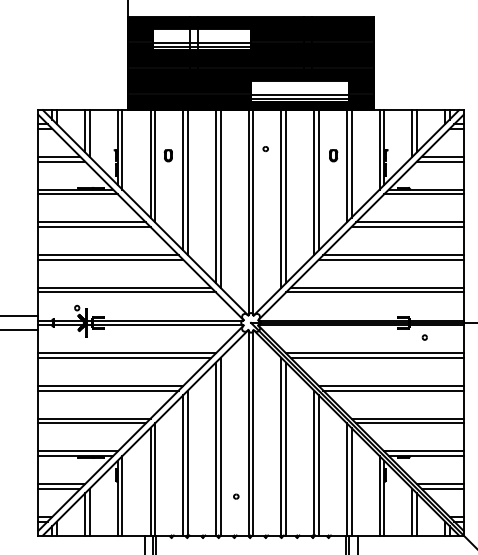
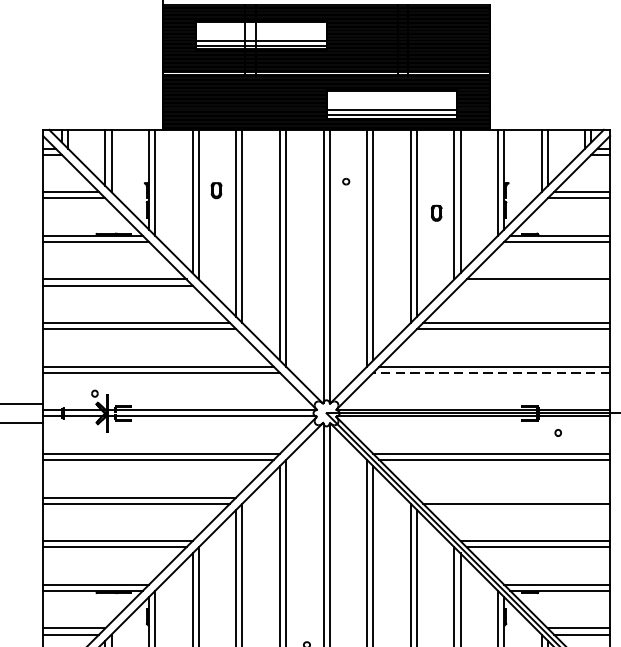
part: (333, 155) -> (436, 212), moved
line: (407, 226) -> (535, 284), removed
line: (374, 292) -> (491, 372), solid -> dashed
line: (390, 386) -> (512, 498), removed

